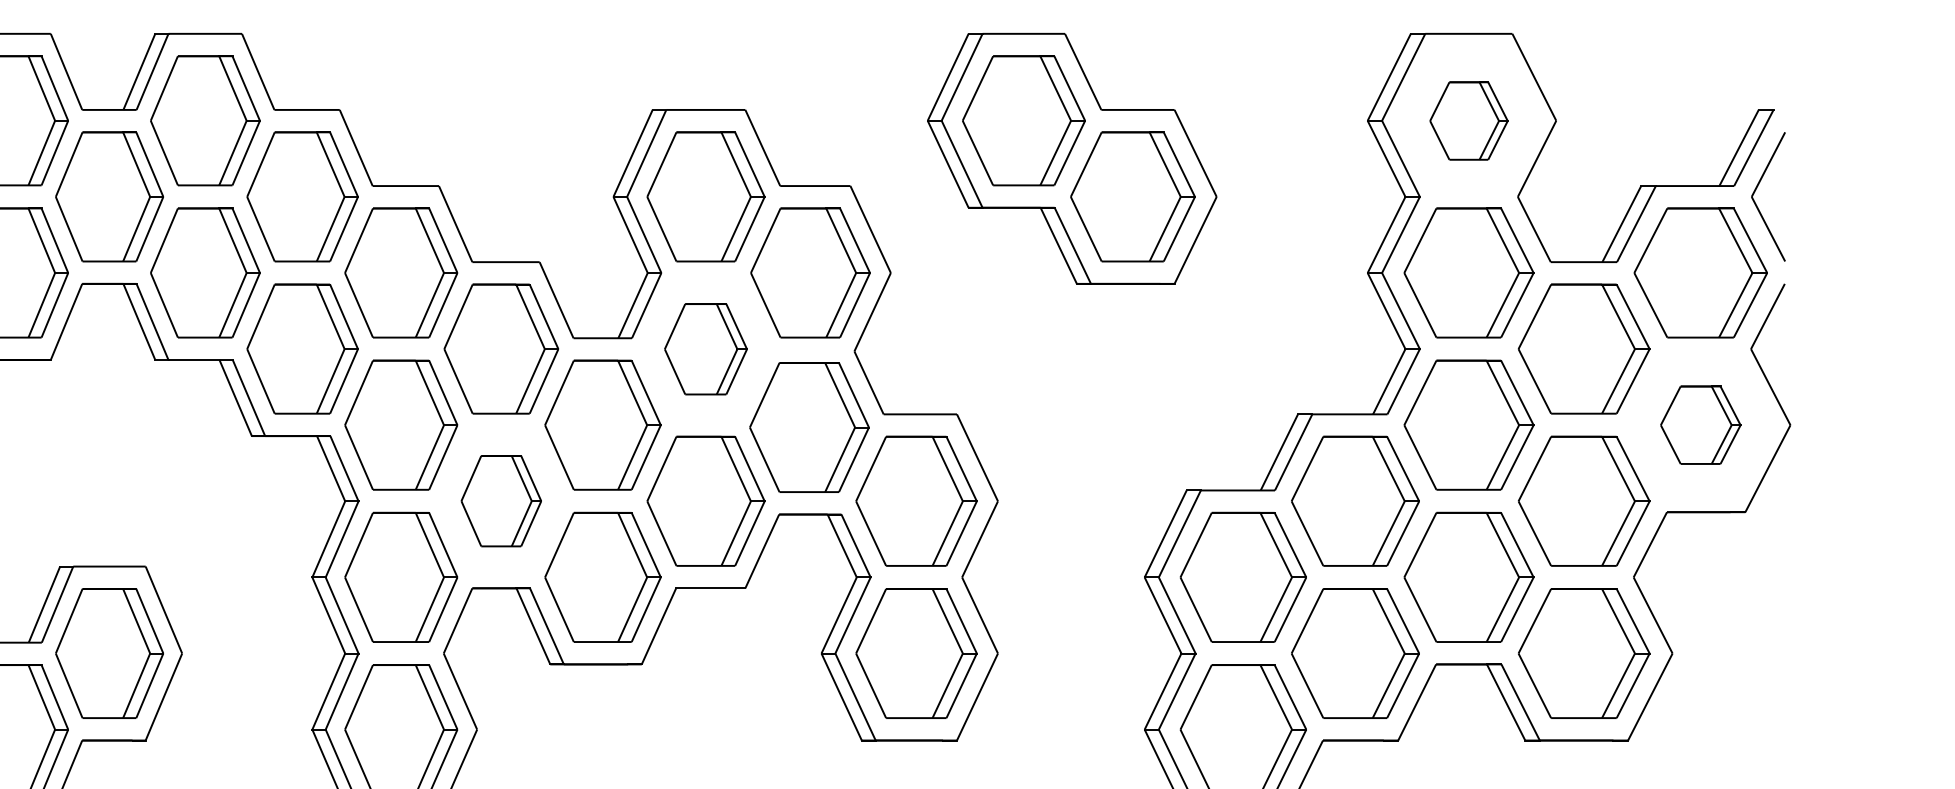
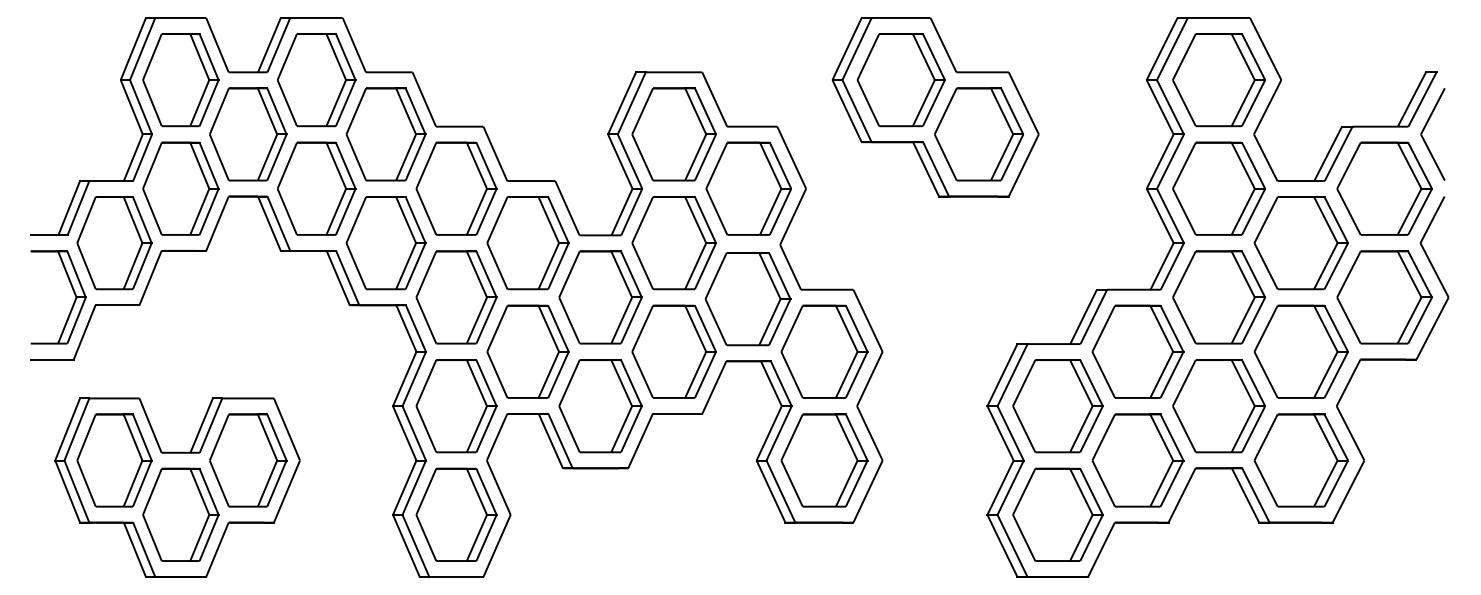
part: (1468, 121) -> (1218, 80), size x1.67
part: (705, 349) -> (673, 243), size x1.43
part: (1700, 425) -> (1384, 297), size x1.67
part: (500, 500) -> (527, 351), size x1.43

